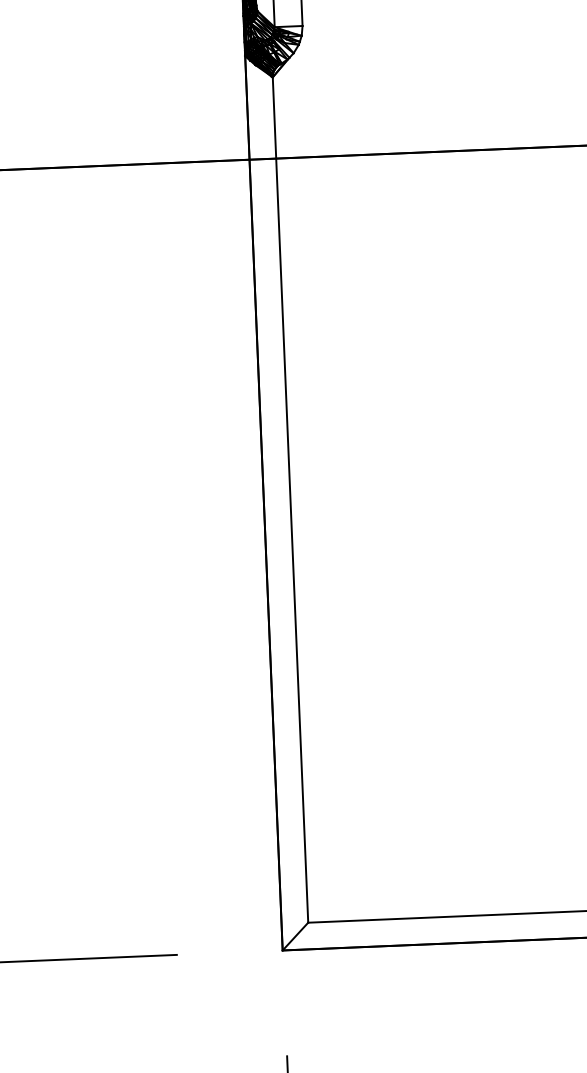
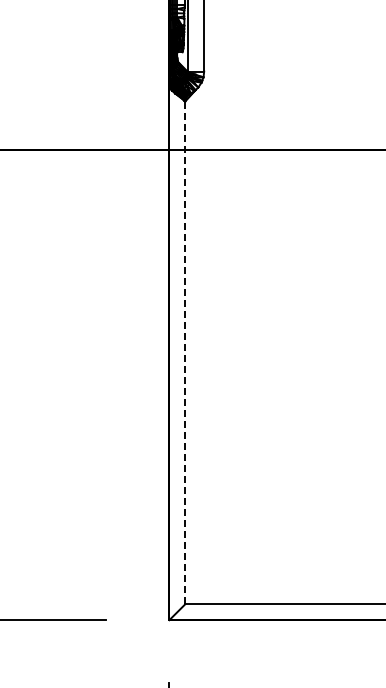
line: (290, 499) -> (185, 352), solid -> dashed

